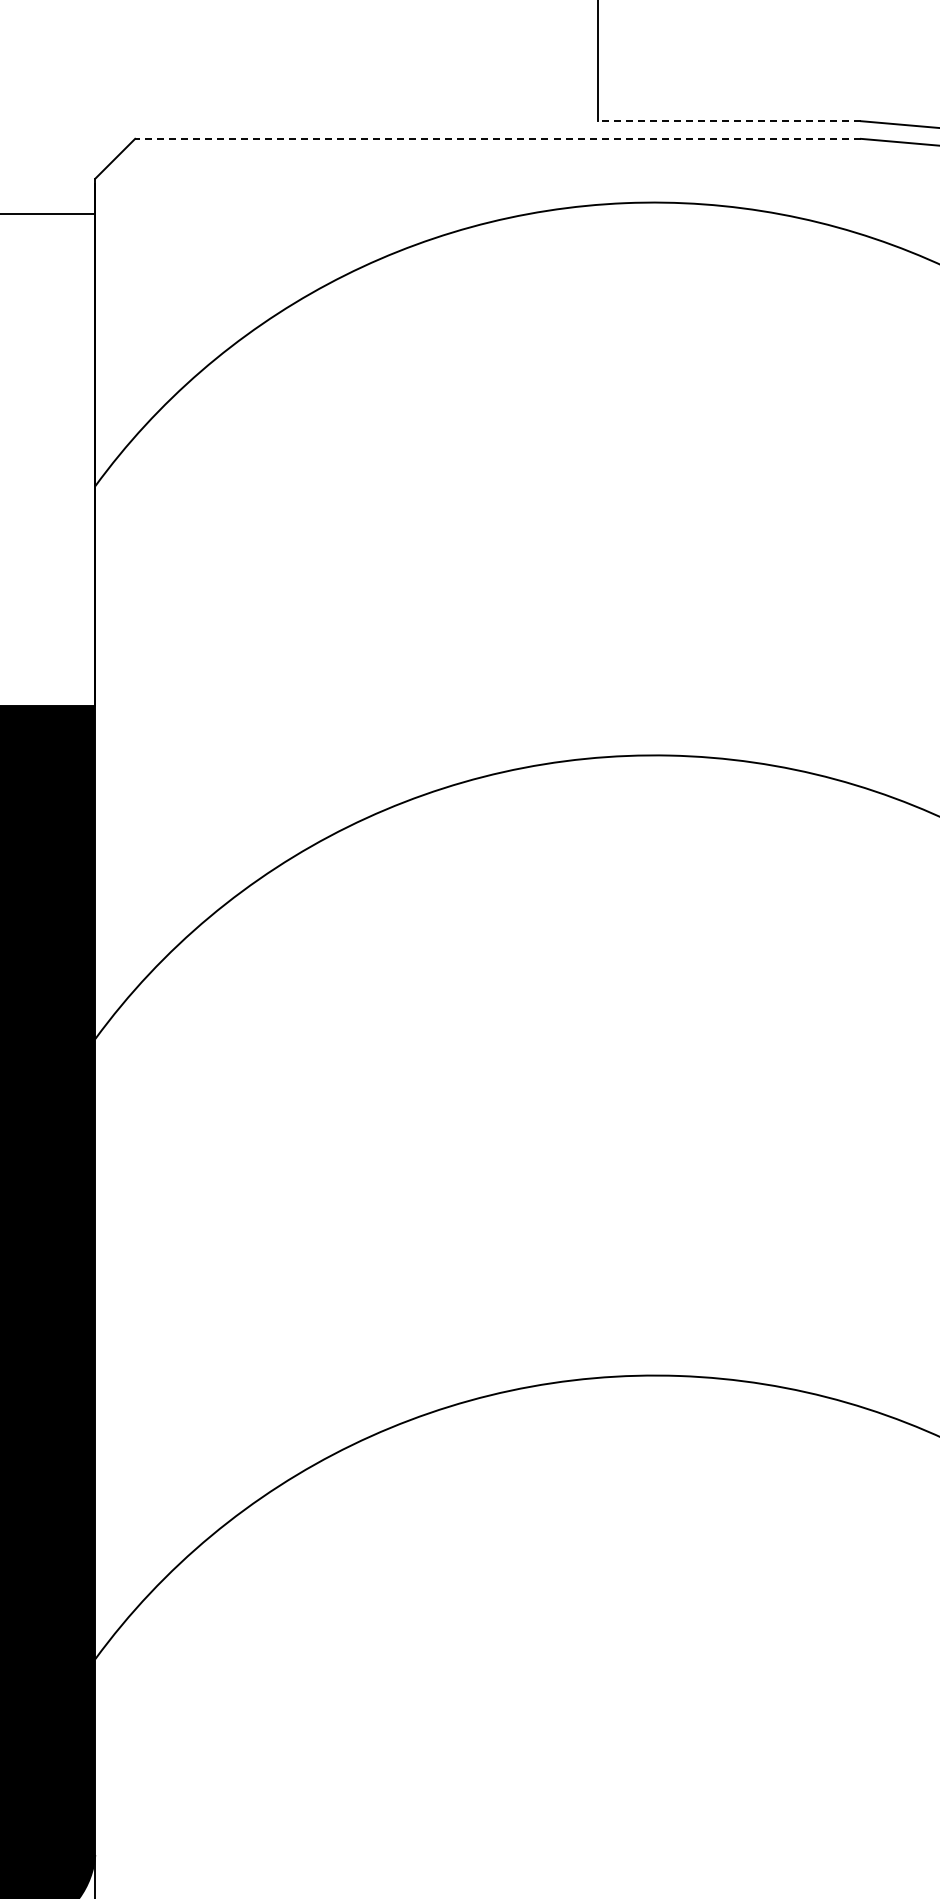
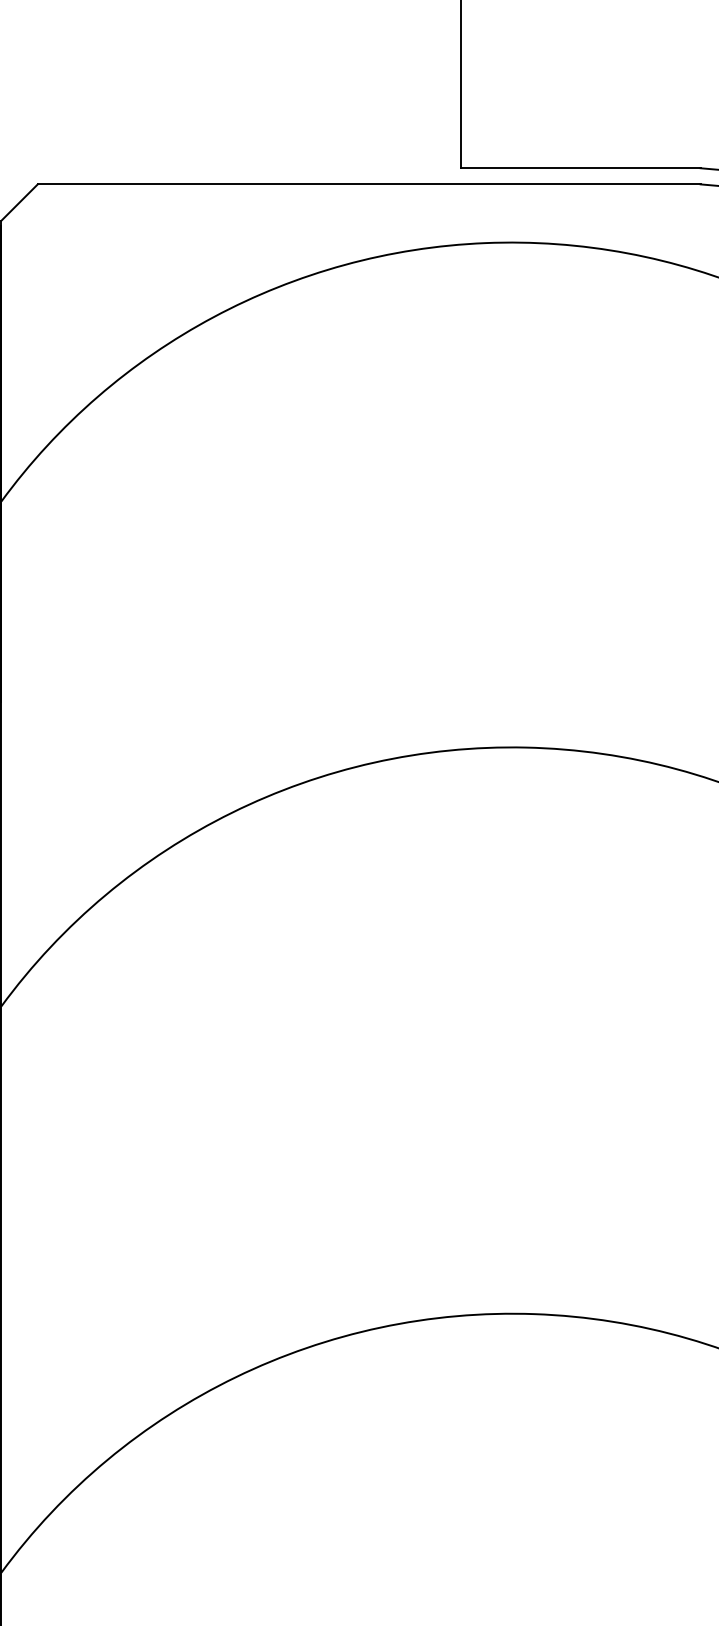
line: (729, 121) -> (580, 168), dashed -> solid
line: (498, 138) -> (369, 184), dashed -> solid

